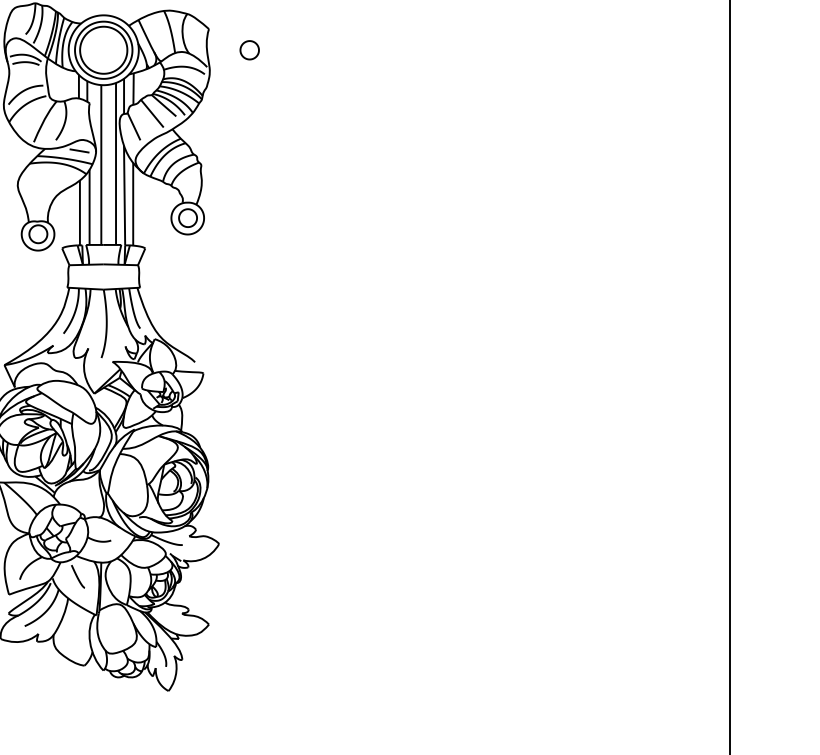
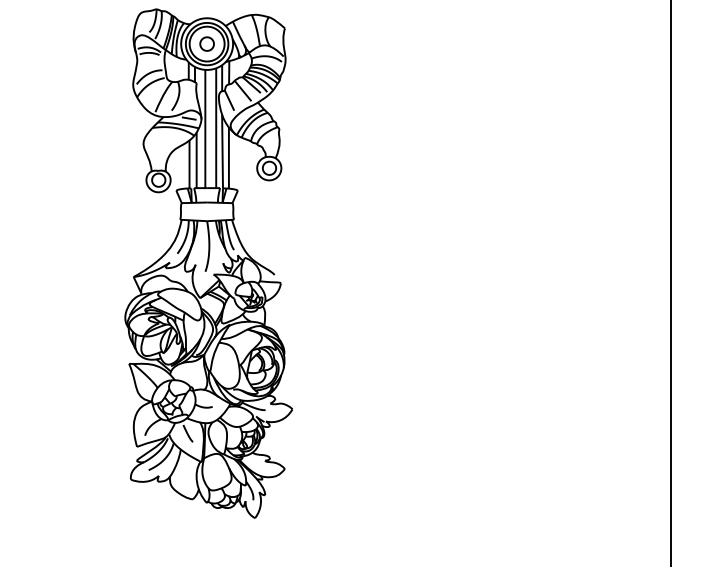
part: (248, 49) -> (206, 43), moved

